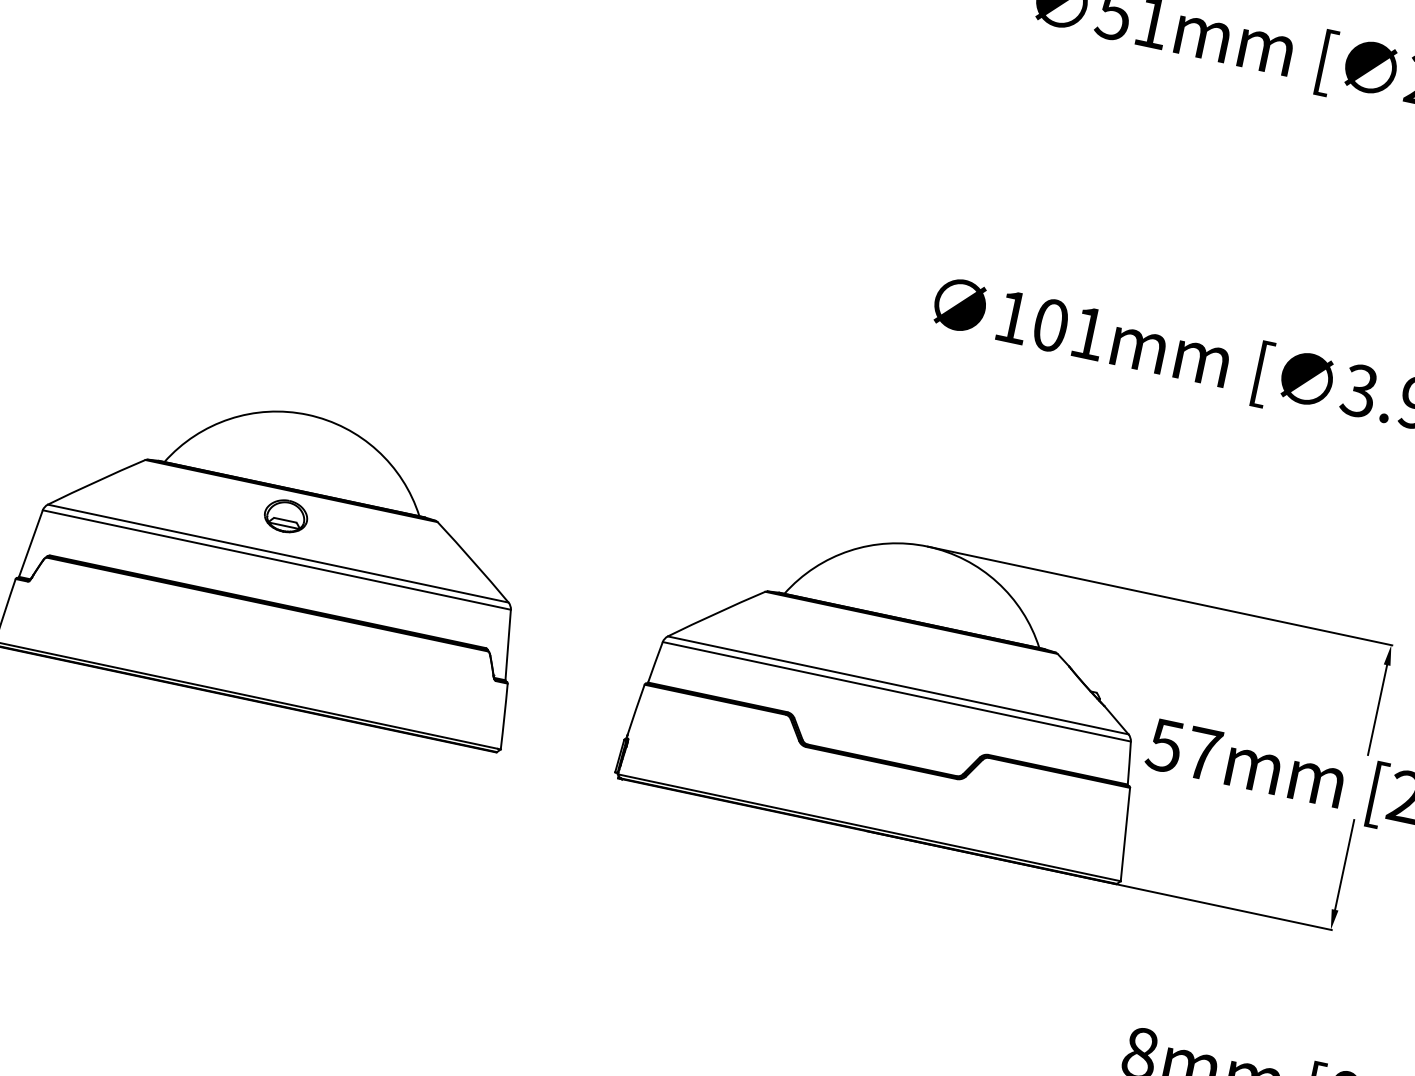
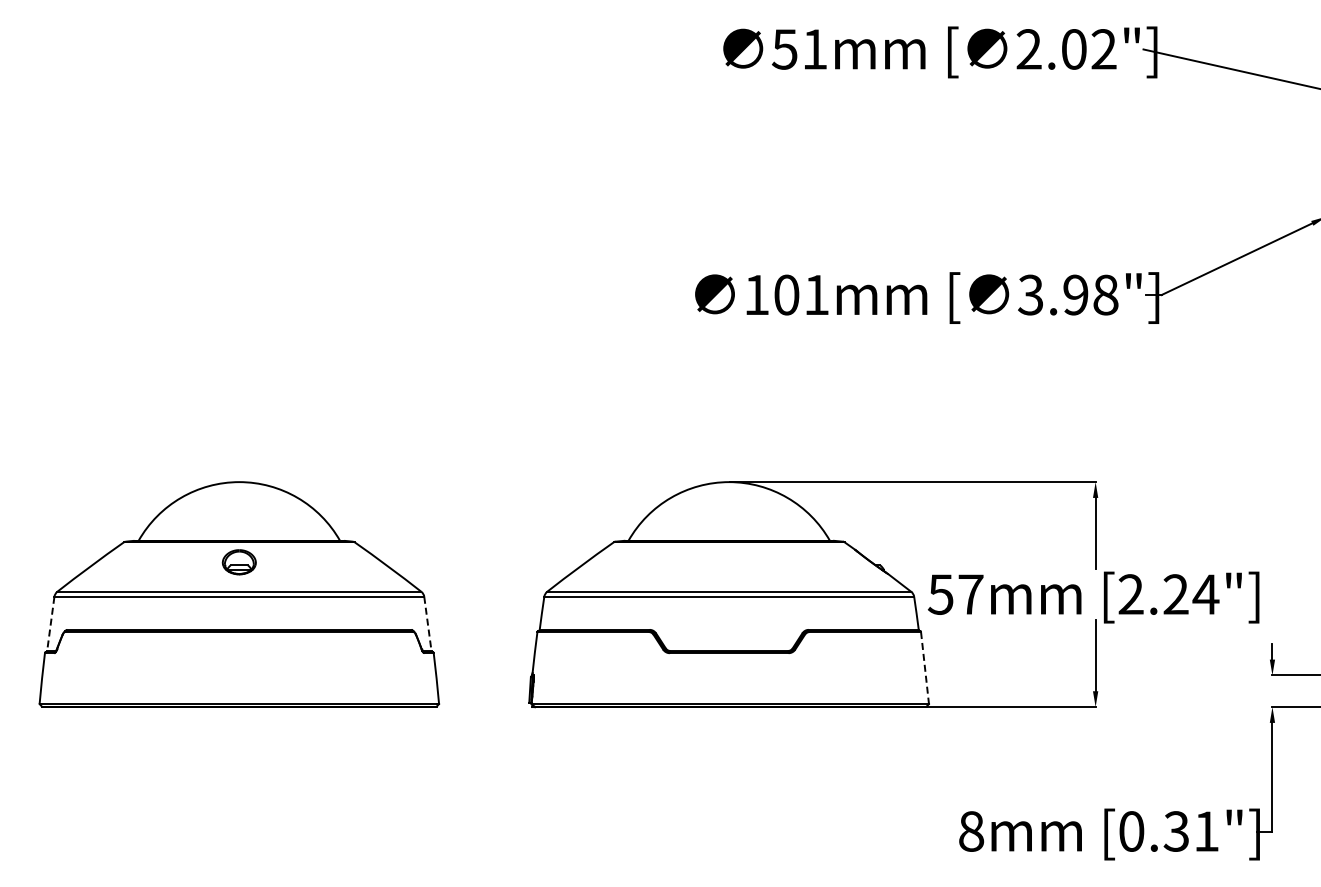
line: (30, 544) -> (50, 624), solid -> dashed
line: (507, 645) -> (427, 624), solid -> dashed
line: (1125, 835) -> (925, 668), solid -> dashed

